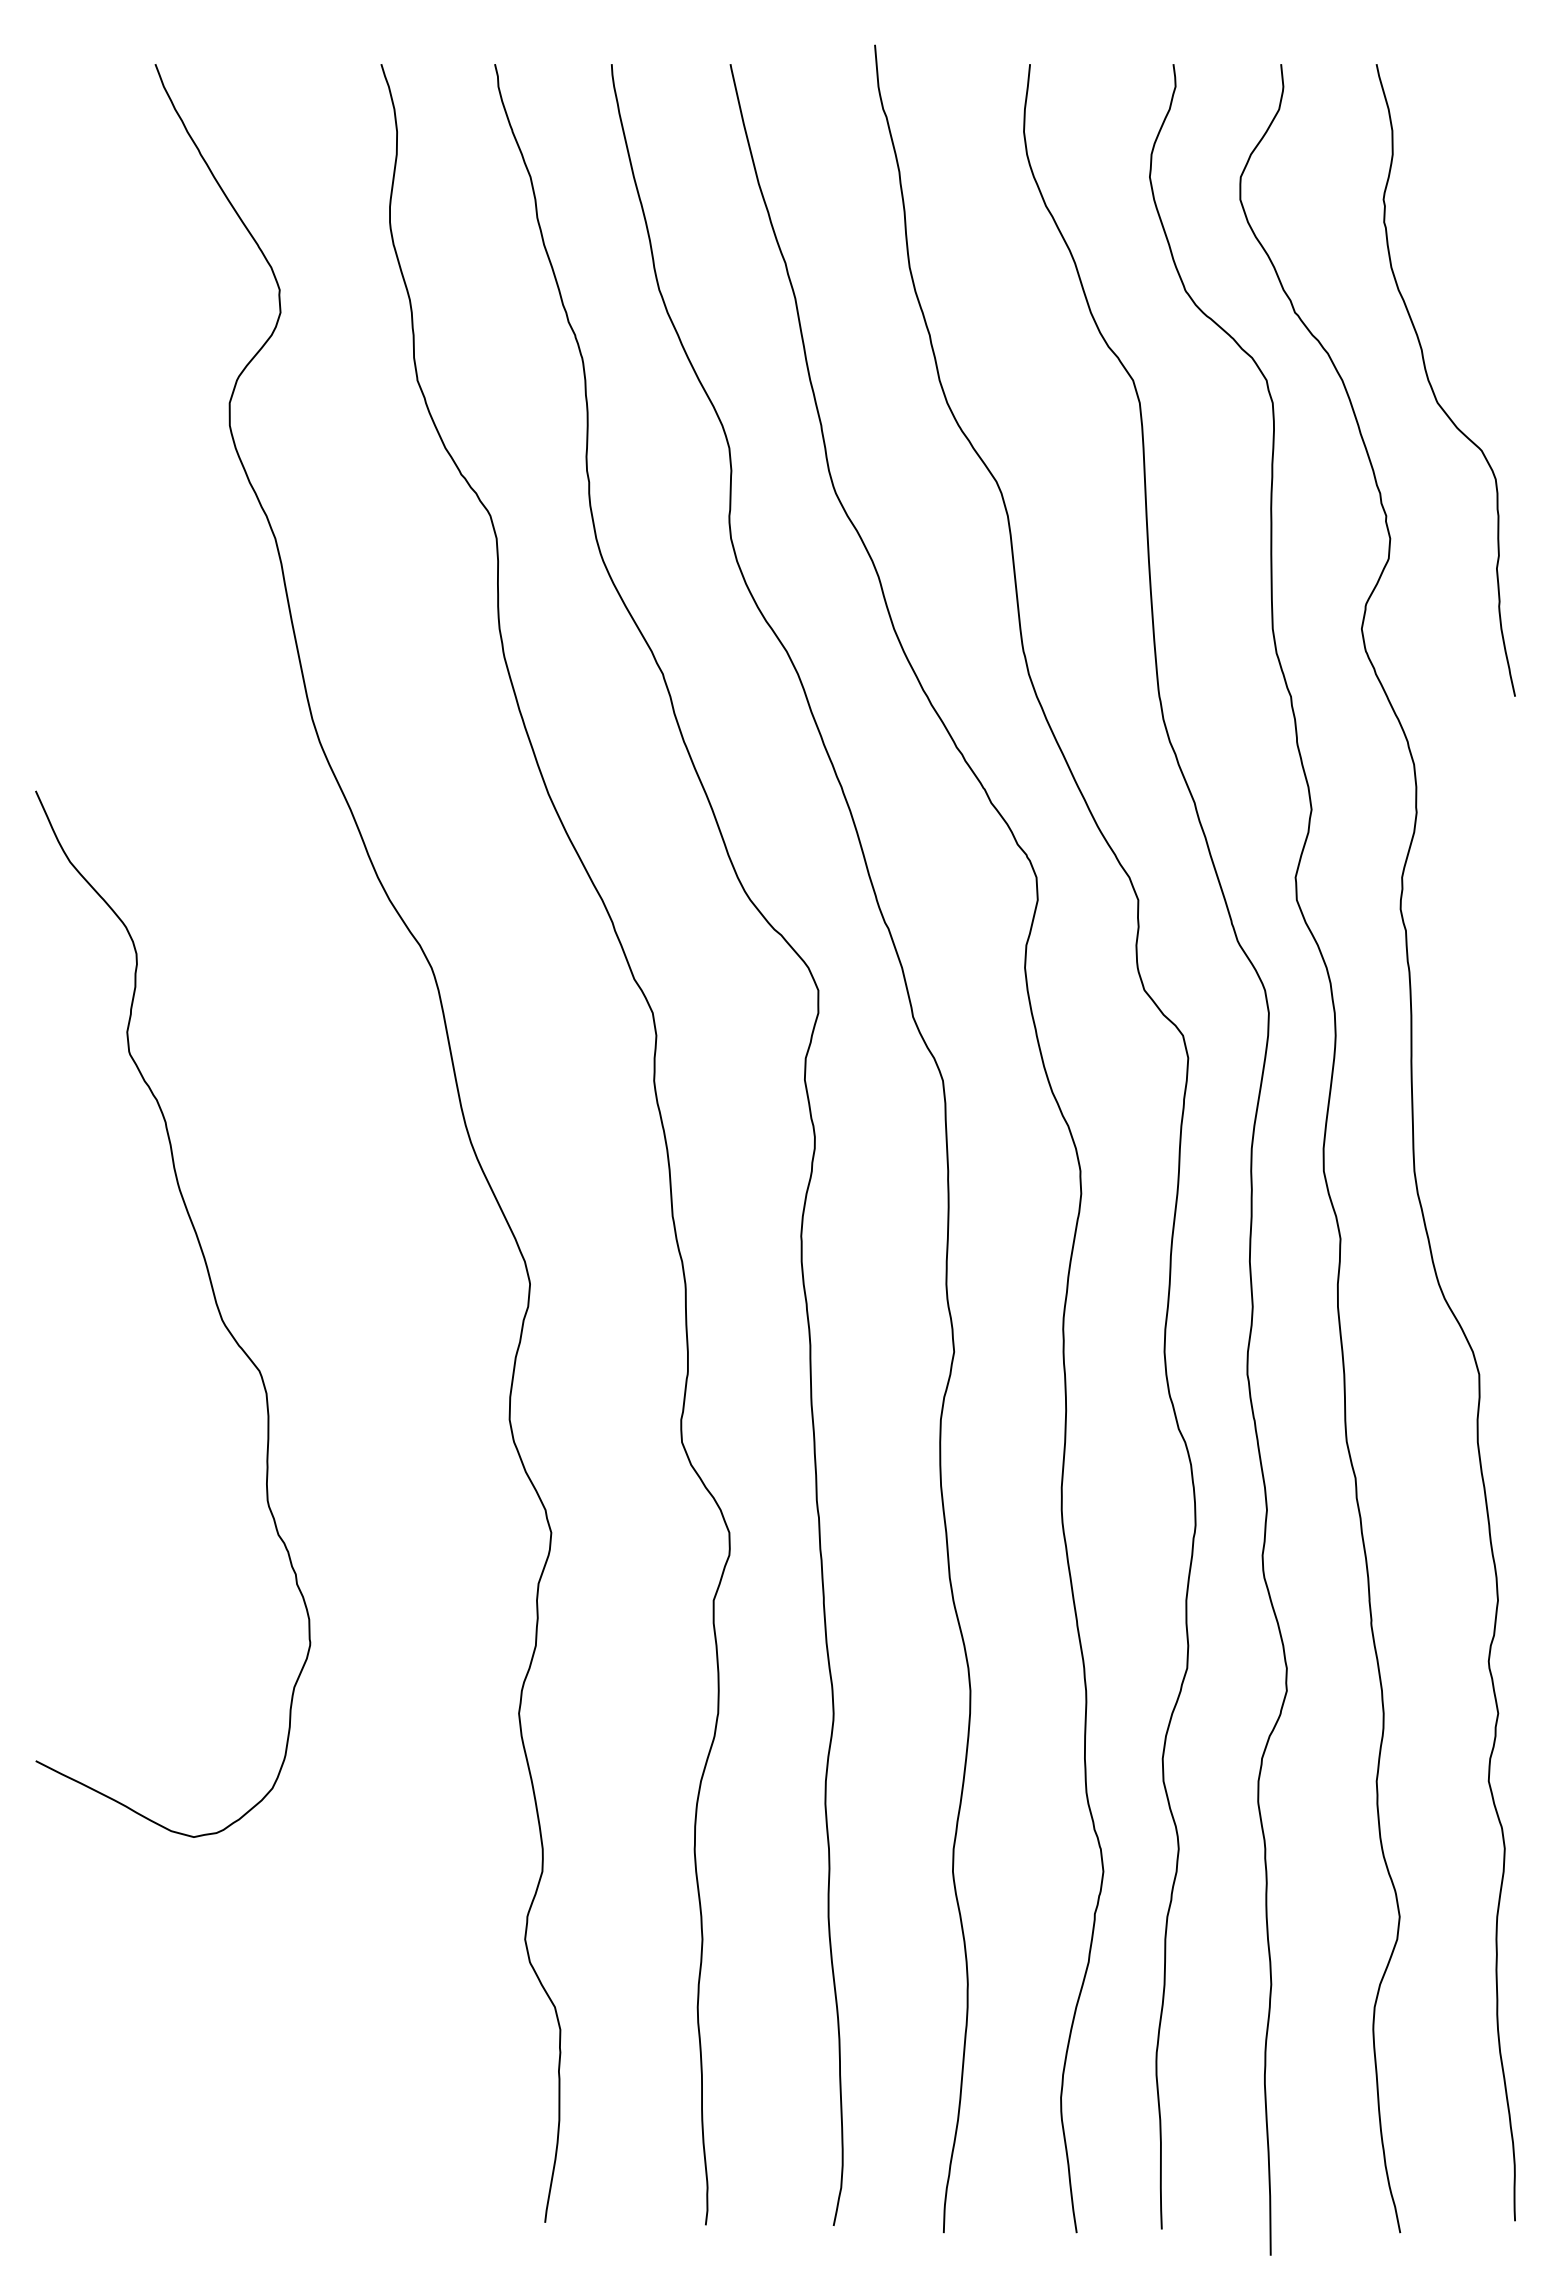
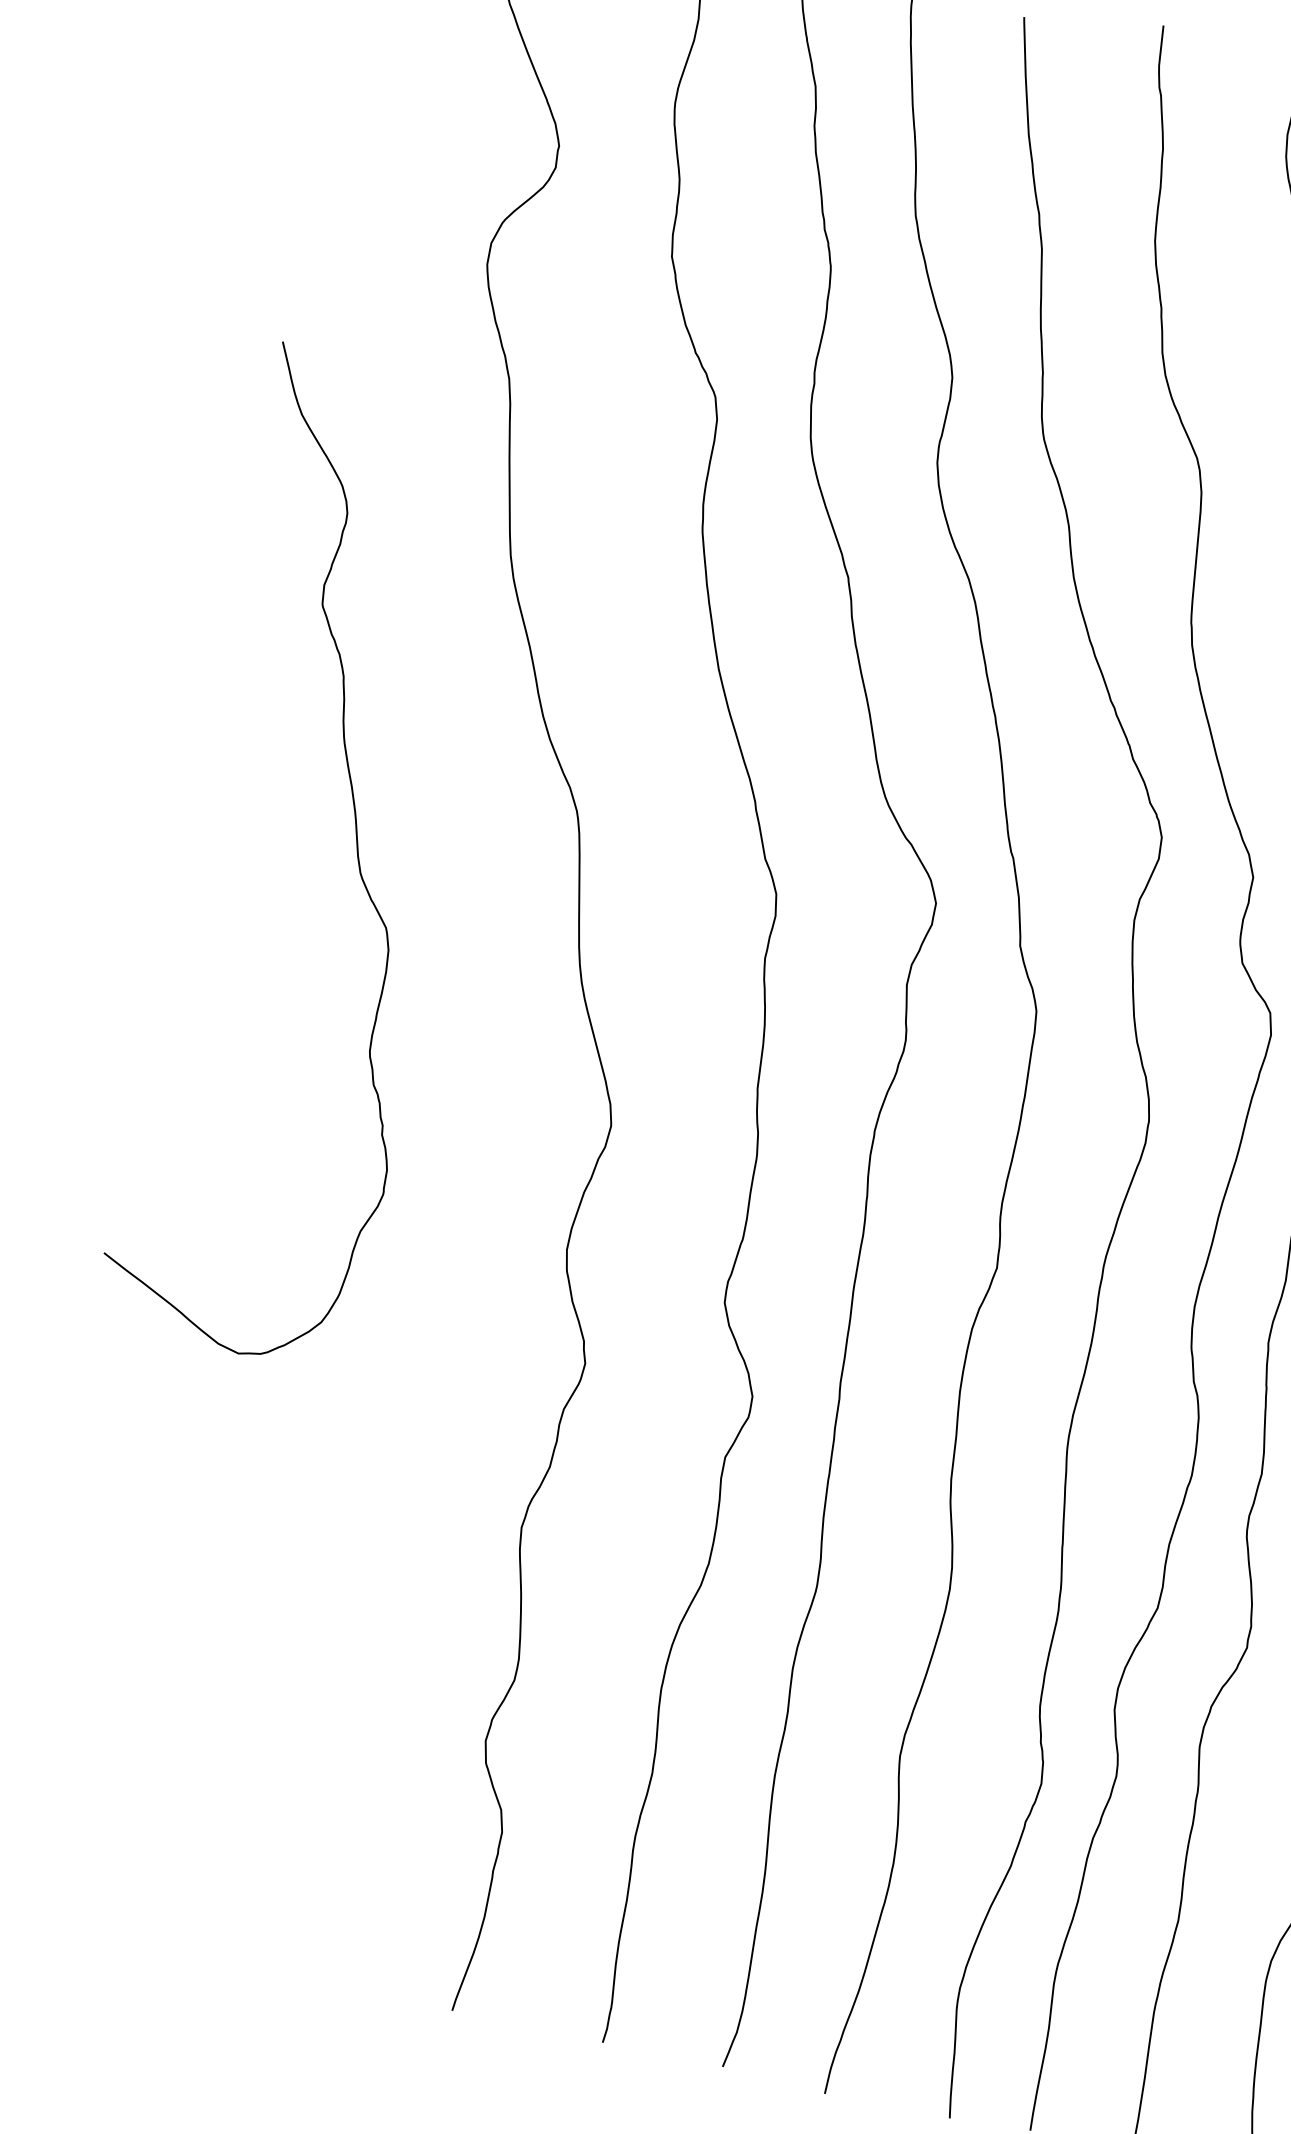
curve: (215, 1304) -> (357, 857), moved

